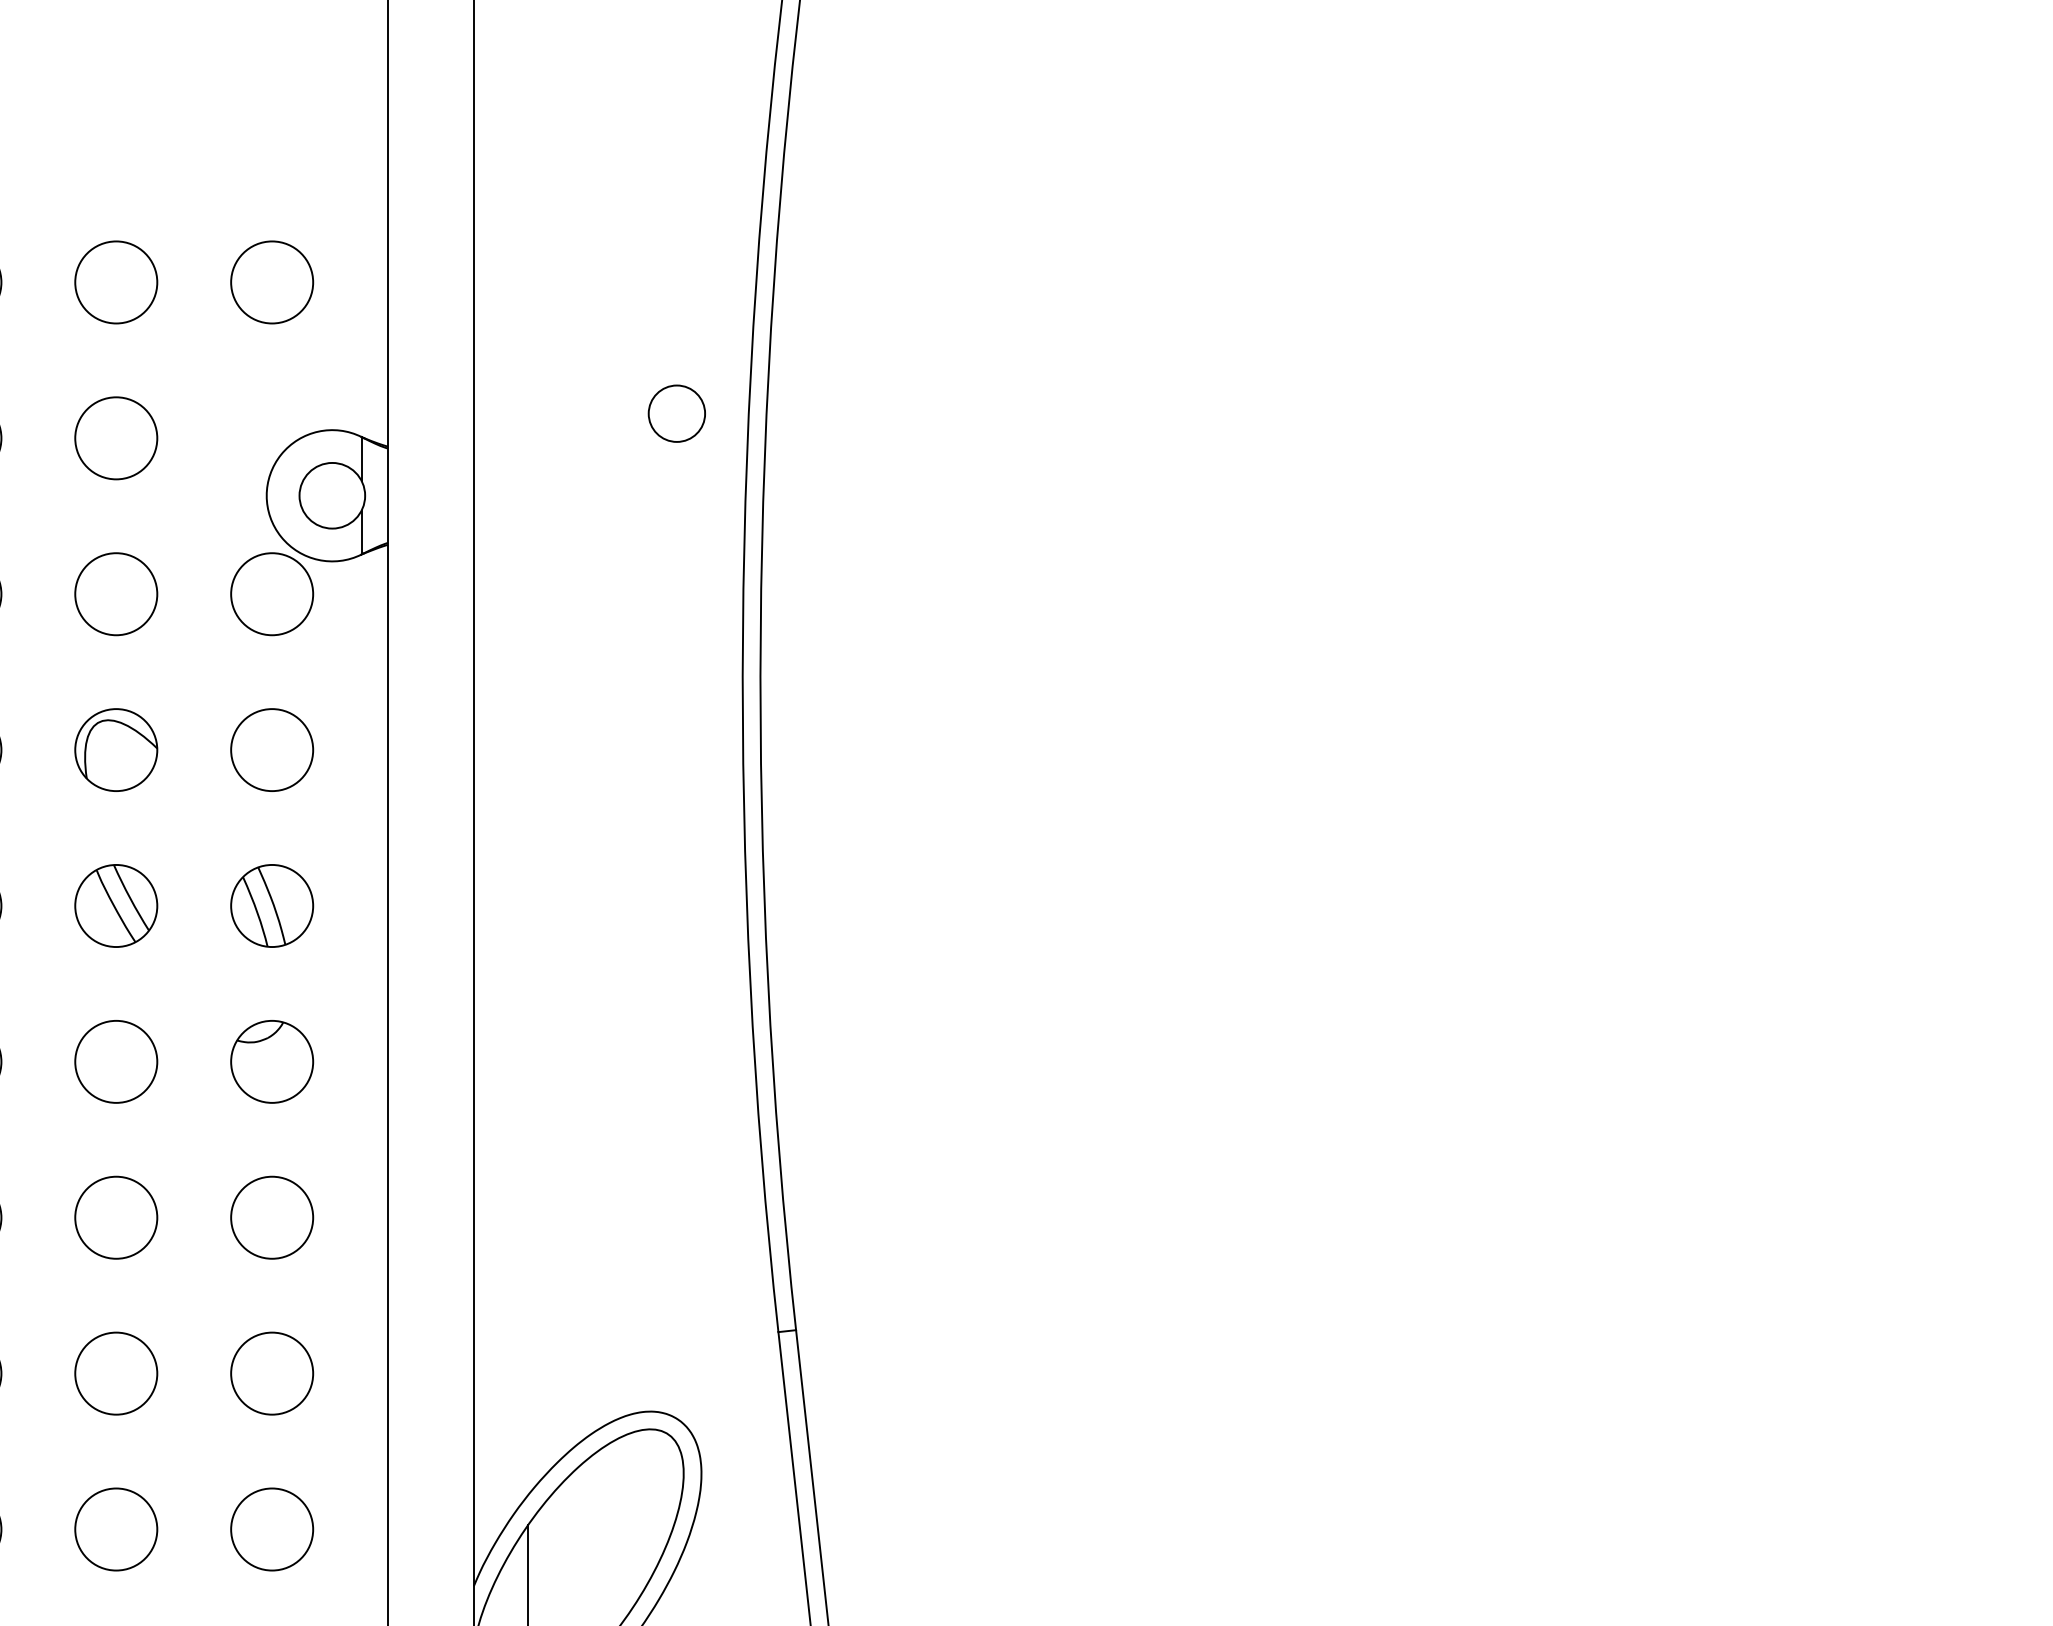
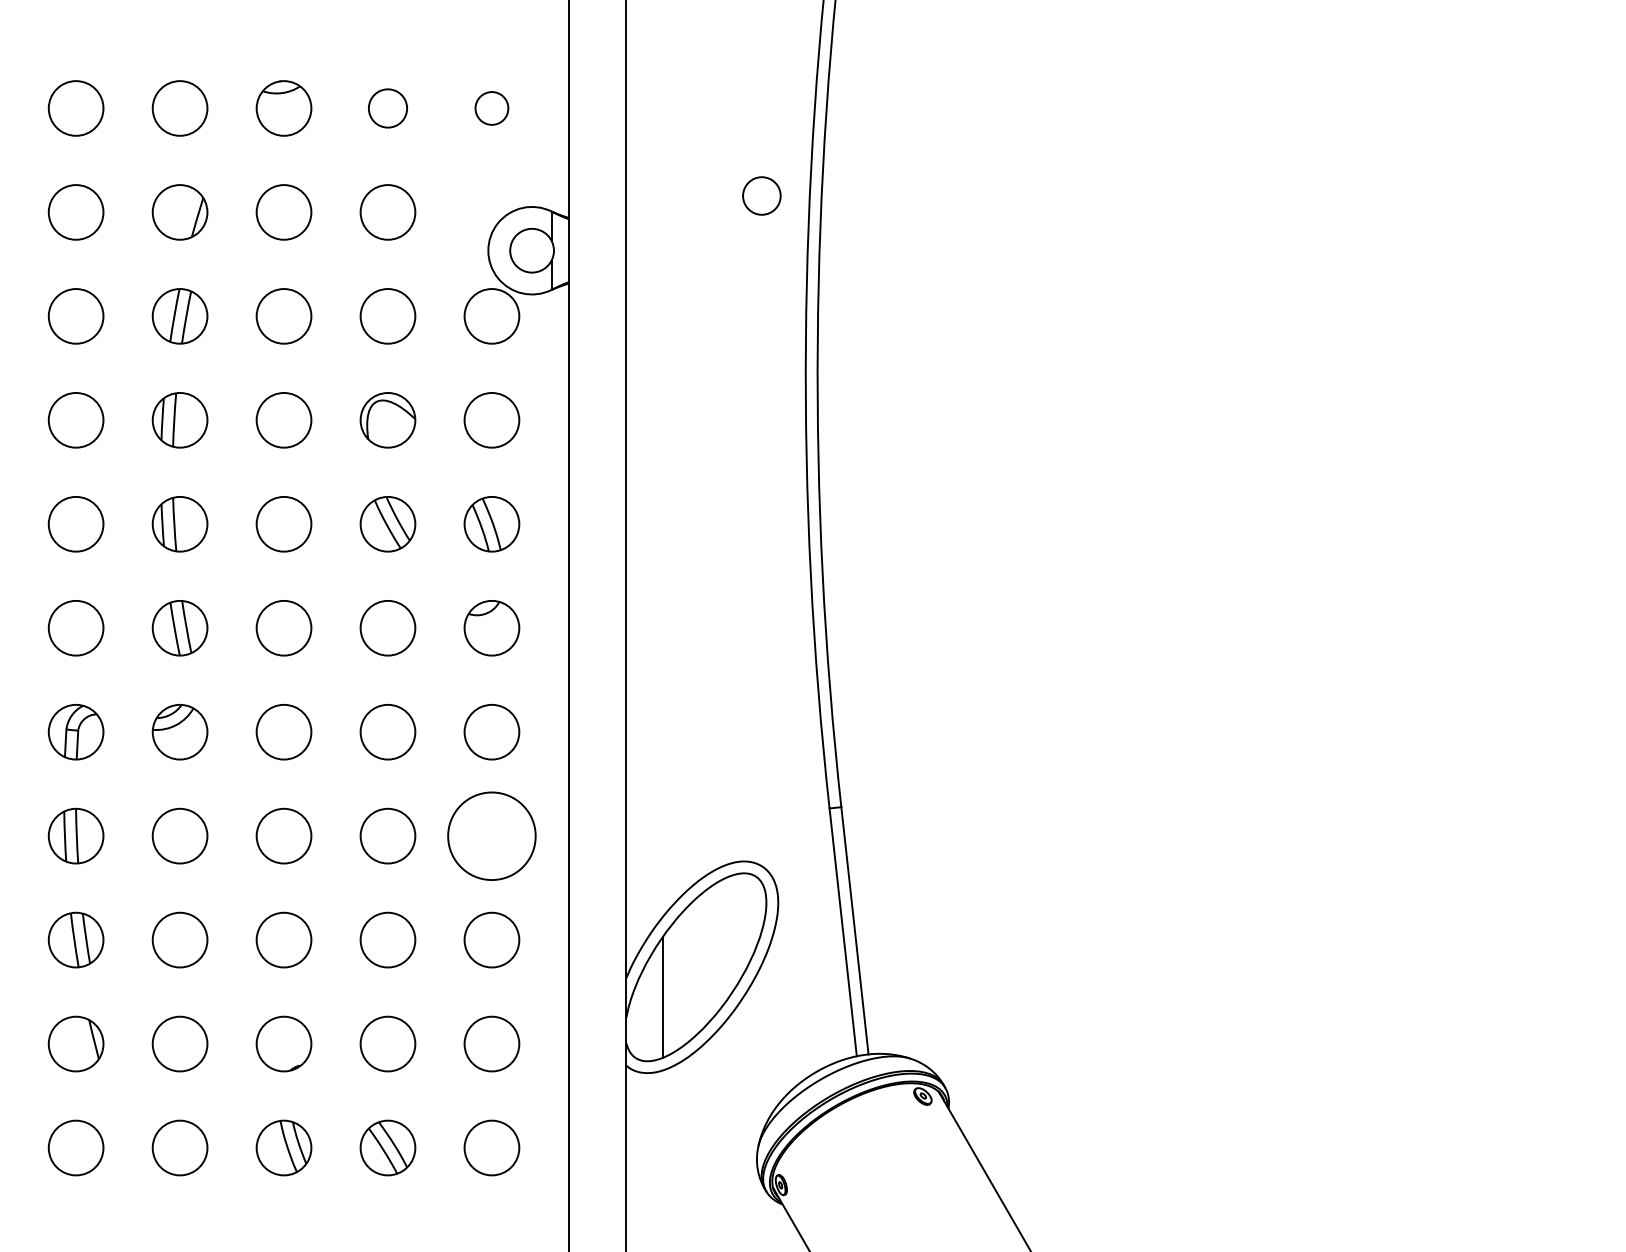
circle: (115, 282) -> (387, 108), size x0.7
circle: (271, 282) -> (491, 108), size x0.6
circle: (271, 1372) -> (491, 835), size x1.6

